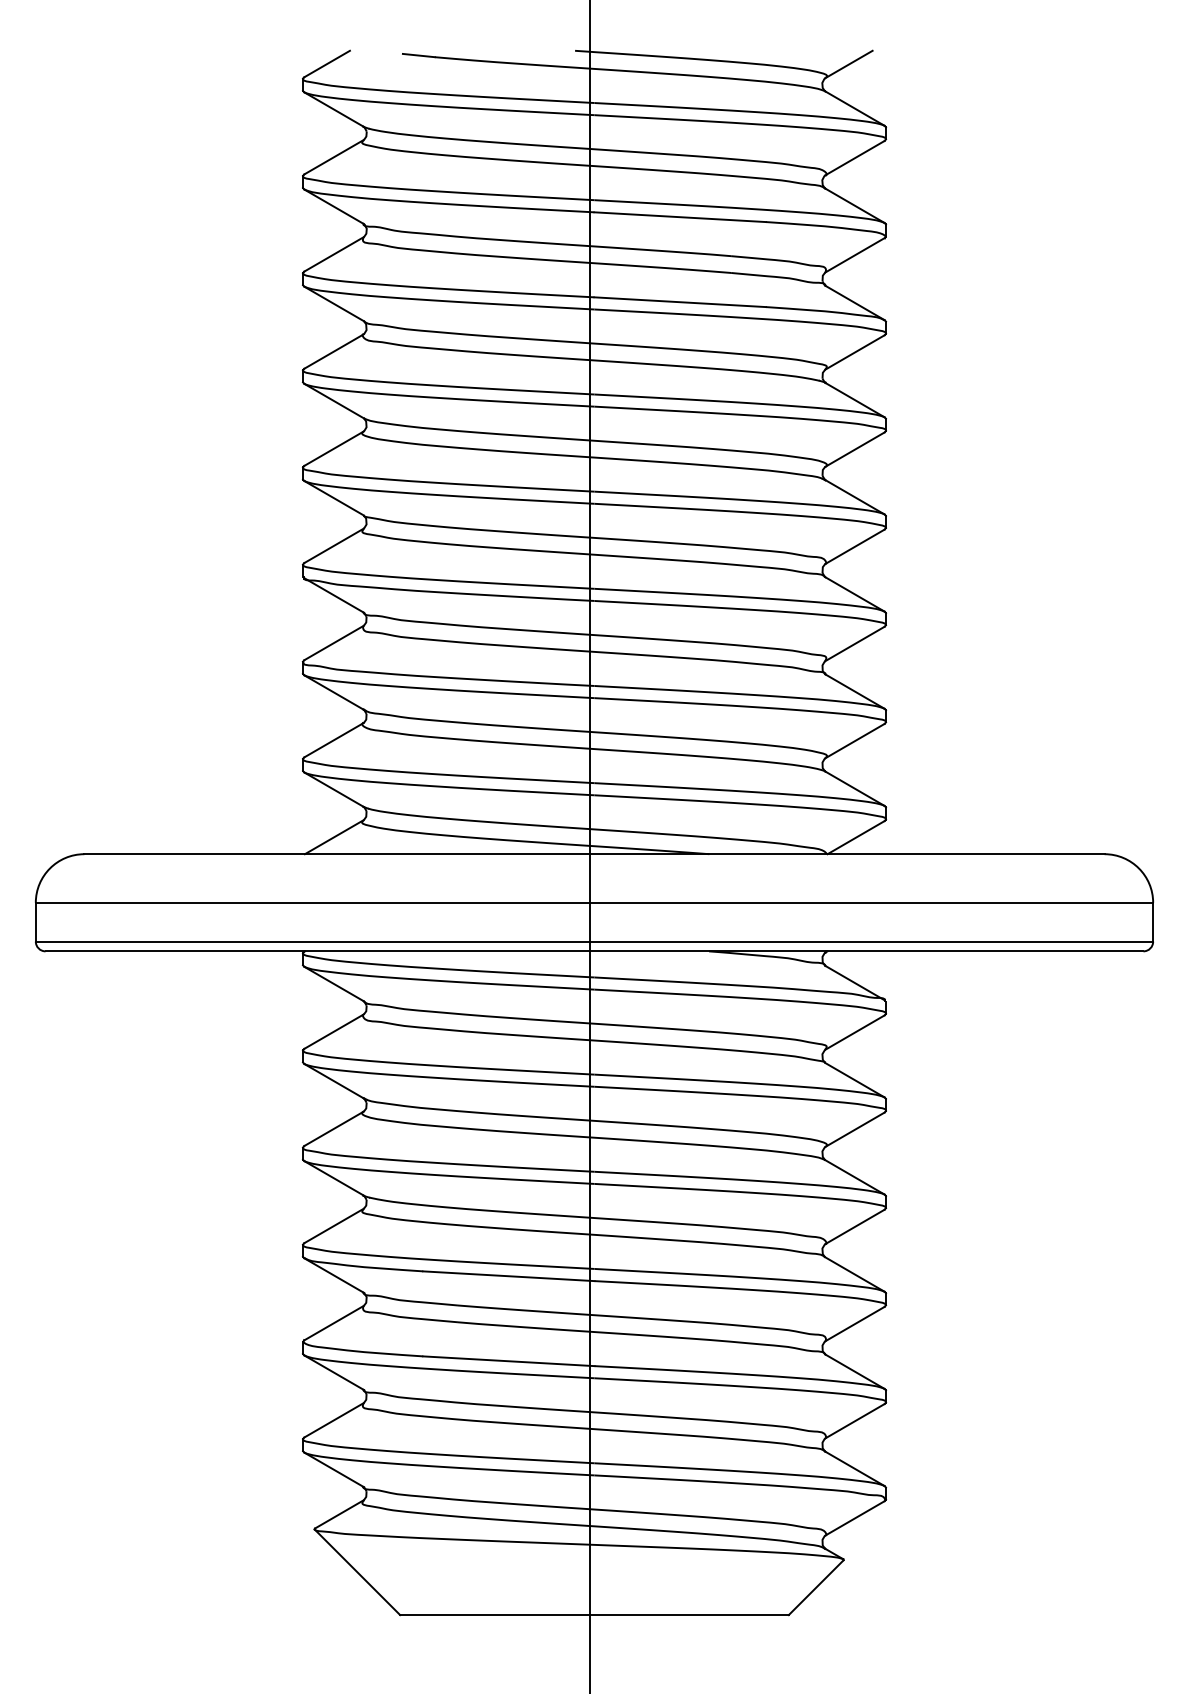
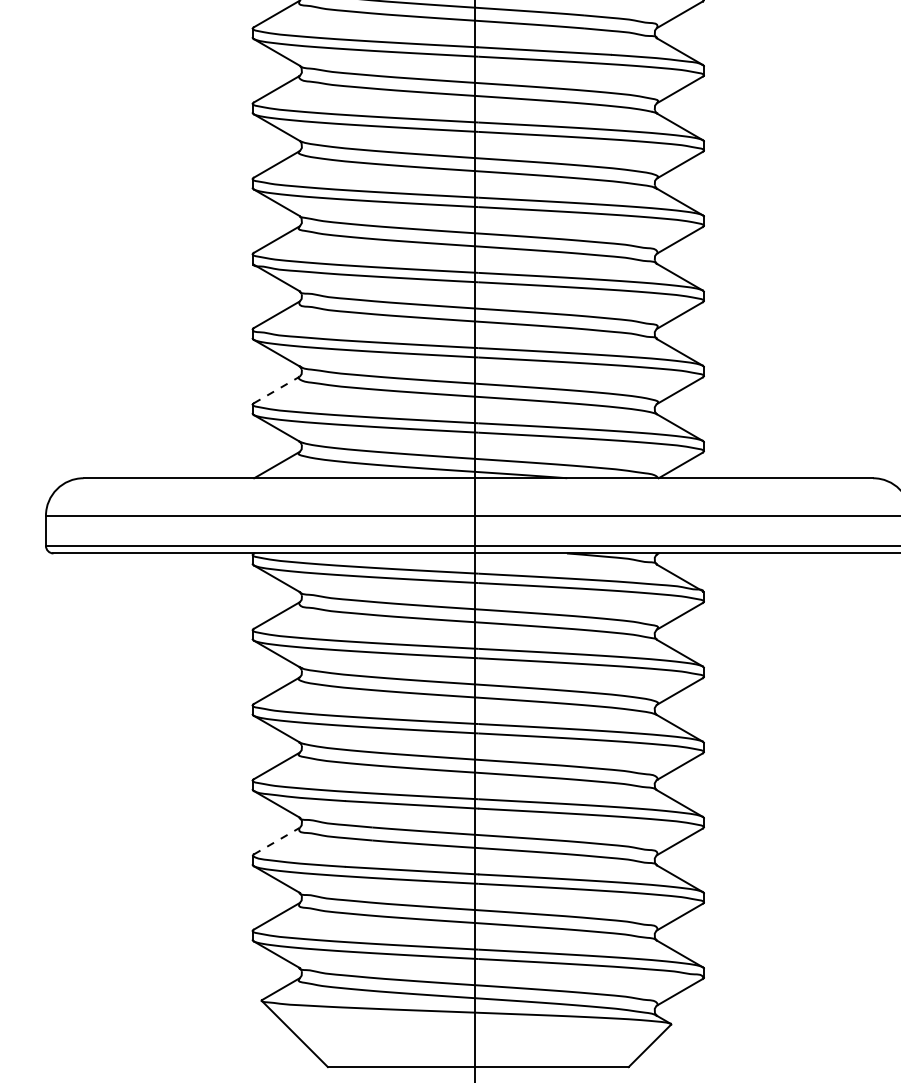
line: (334, 739) -> (277, 389), solid -> dashed
line: (334, 1322) -> (277, 840), solid -> dashed

